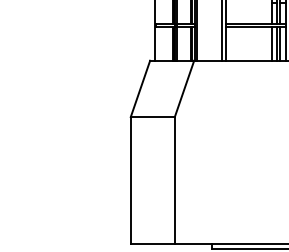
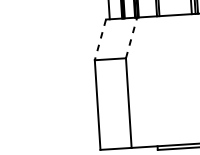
line: (140, 88) -> (100, 39), solid -> dashed
line: (184, 88) -> (131, 37), solid -> dashed

